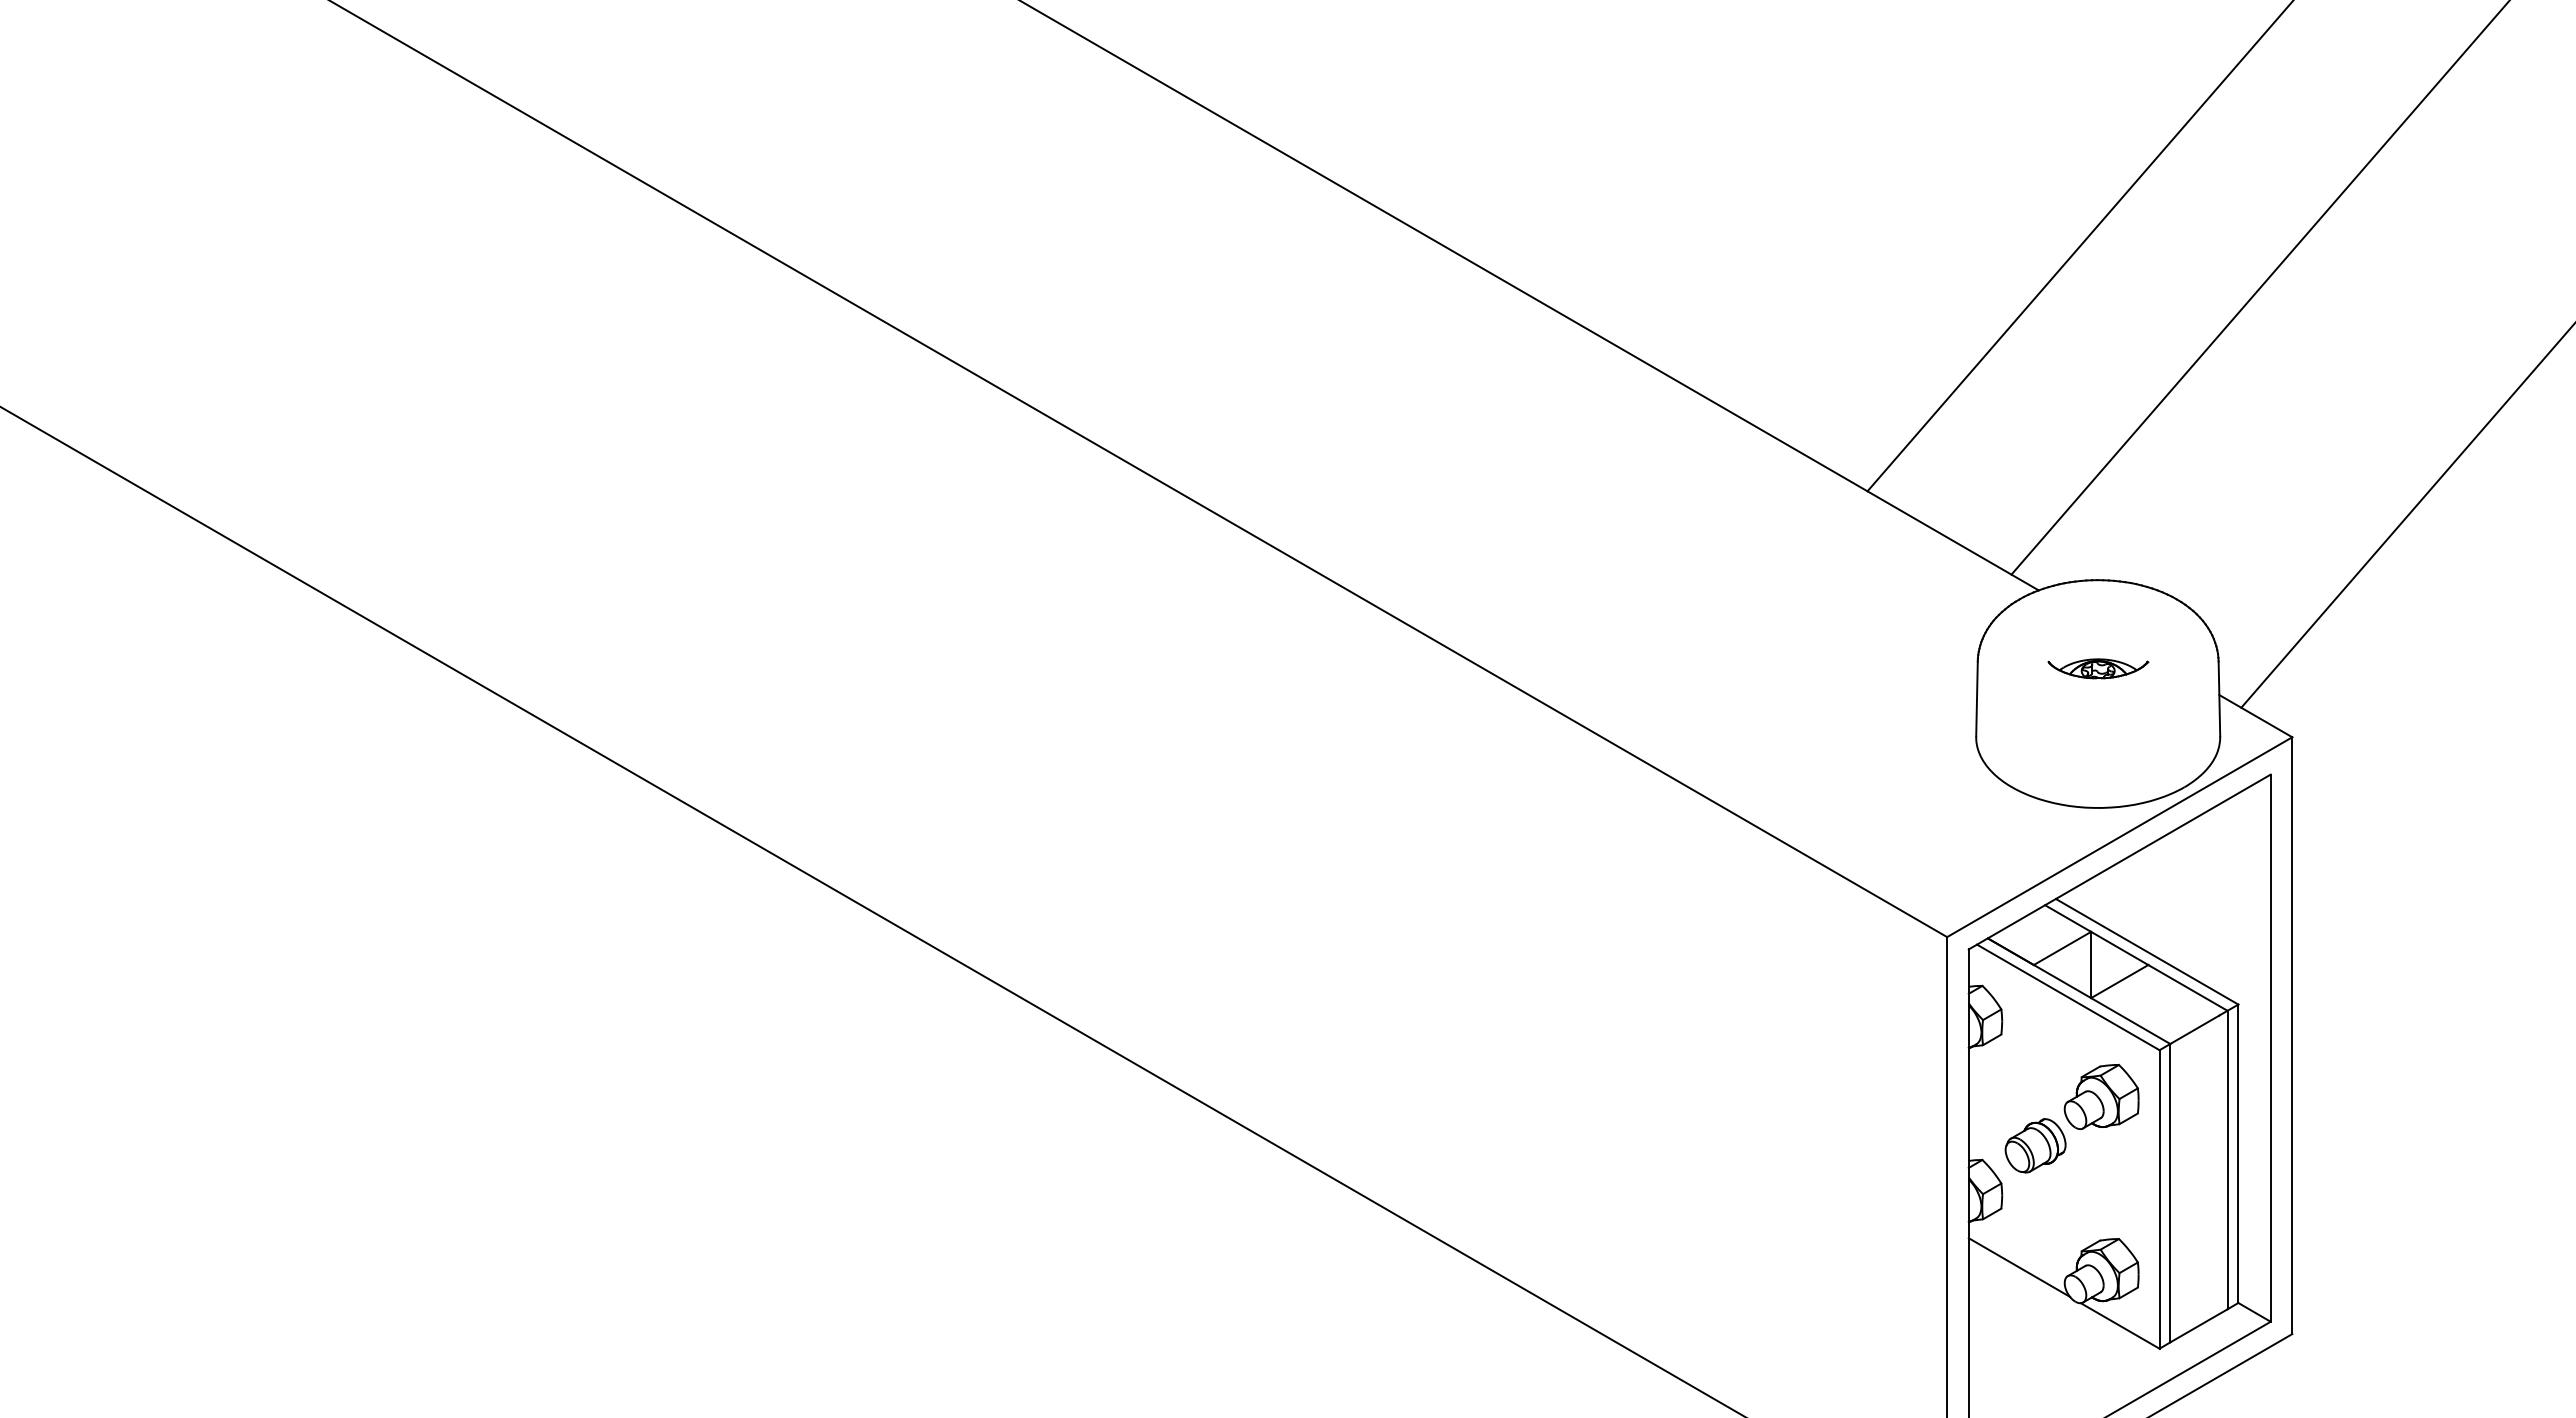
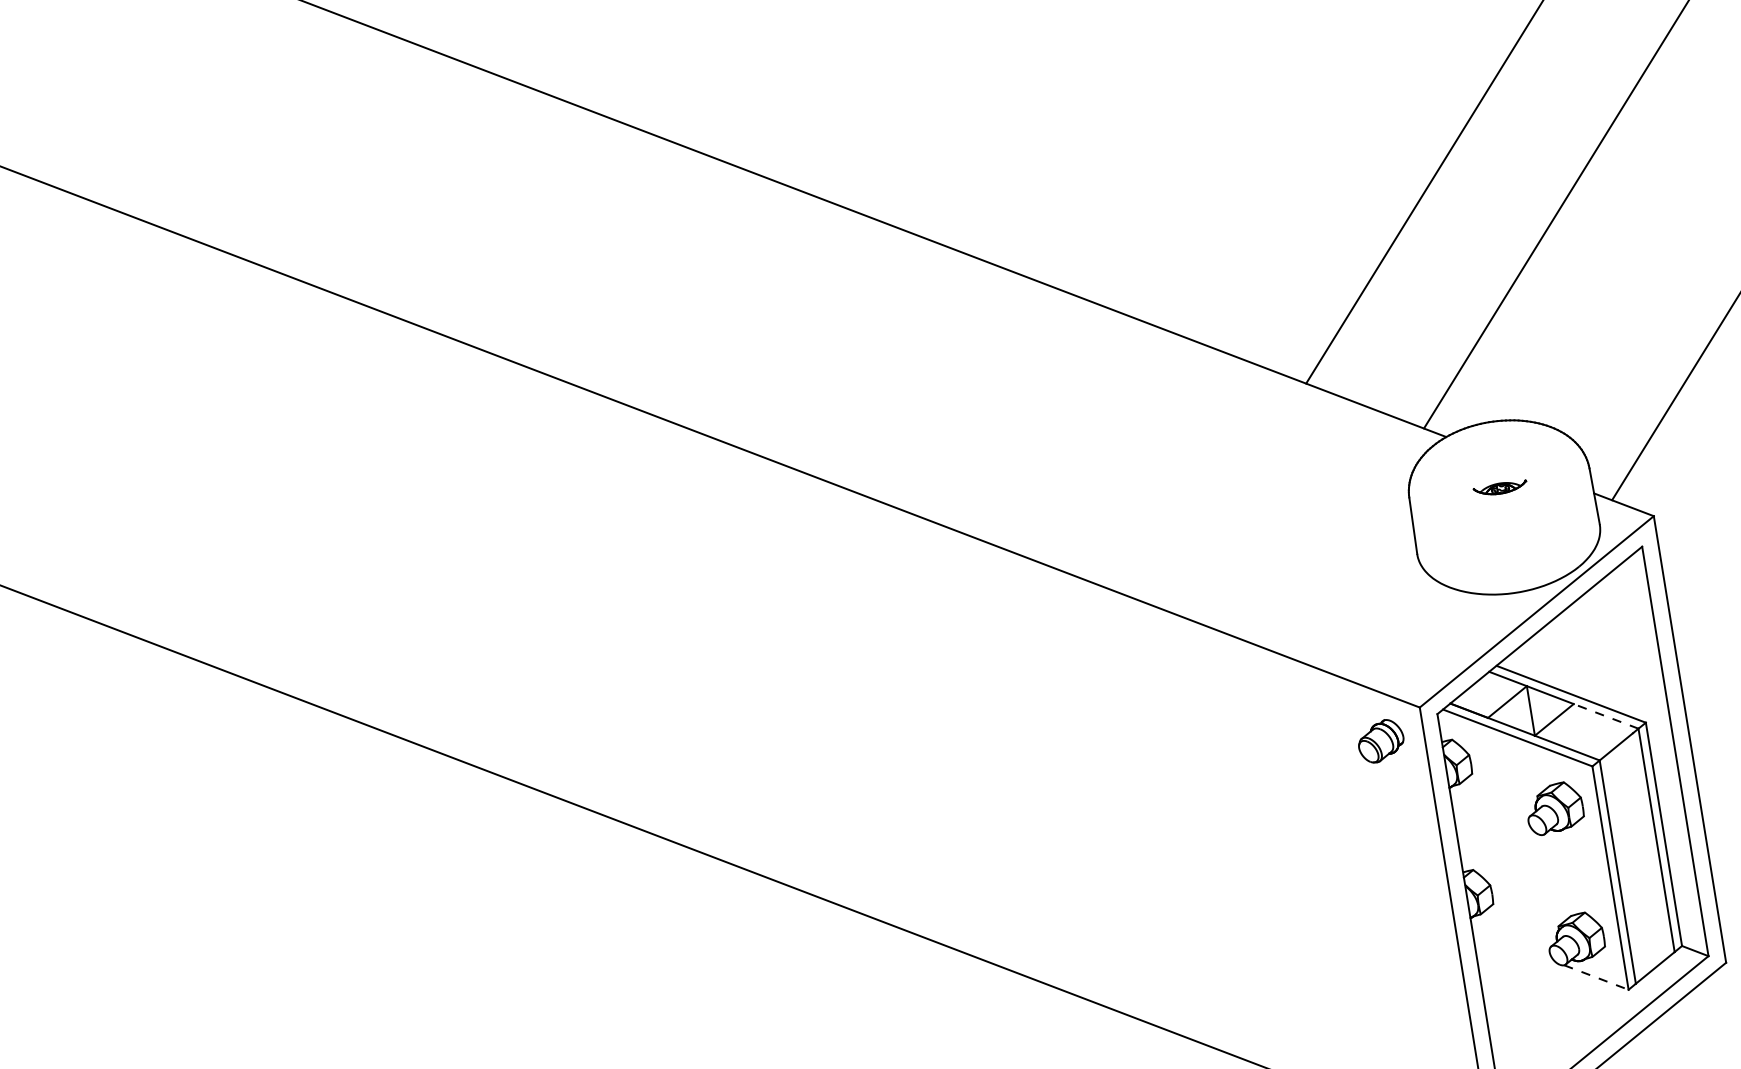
part: (2098, 668) -> (1500, 488), size x0.7
line: (2187, 987) -> (1605, 716), solid -> dashed
part: (2035, 1145) -> (1380, 741), moved
line: (2019, 1267) -> (1513, 945), removed
line: (2120, 1326) -> (1596, 977), solid -> dashed

